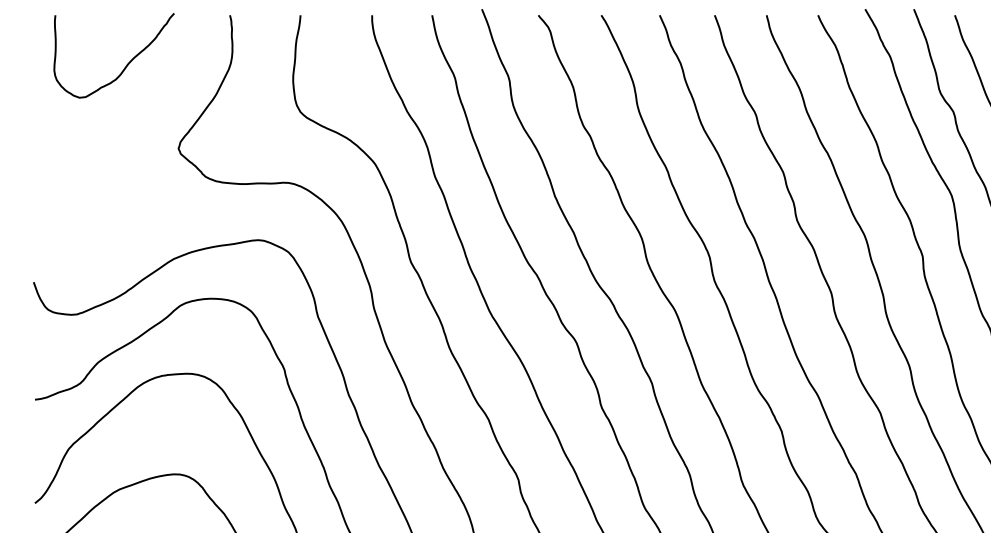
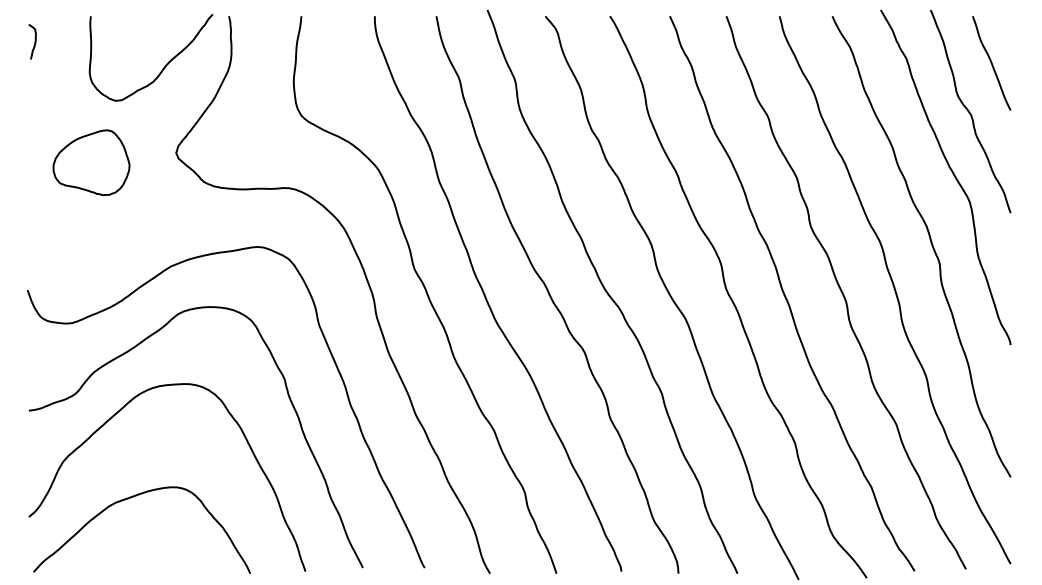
curve: (40, 39) -> (34, 41), added
curve: (125, 66) -> (162, 68), moved
part: (96, 157) -> (91, 162), added

